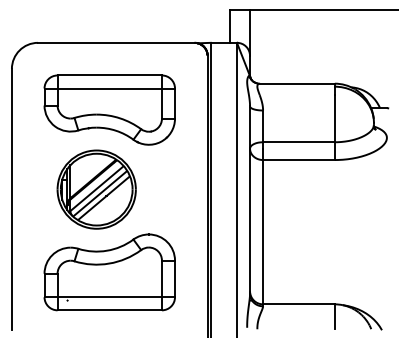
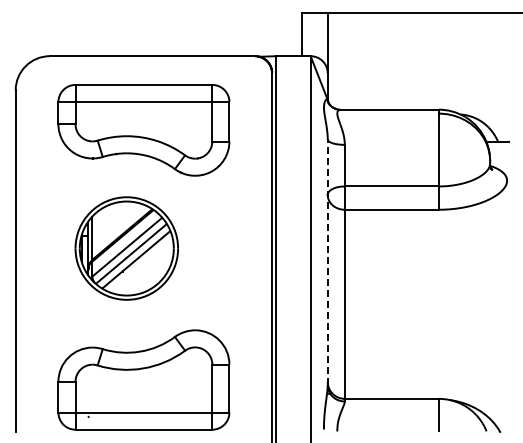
part: (109, 110) -> (143, 130), moved
line: (249, 200) -> (327, 262), solid -> dashed
part: (109, 272) -> (143, 379), moved

